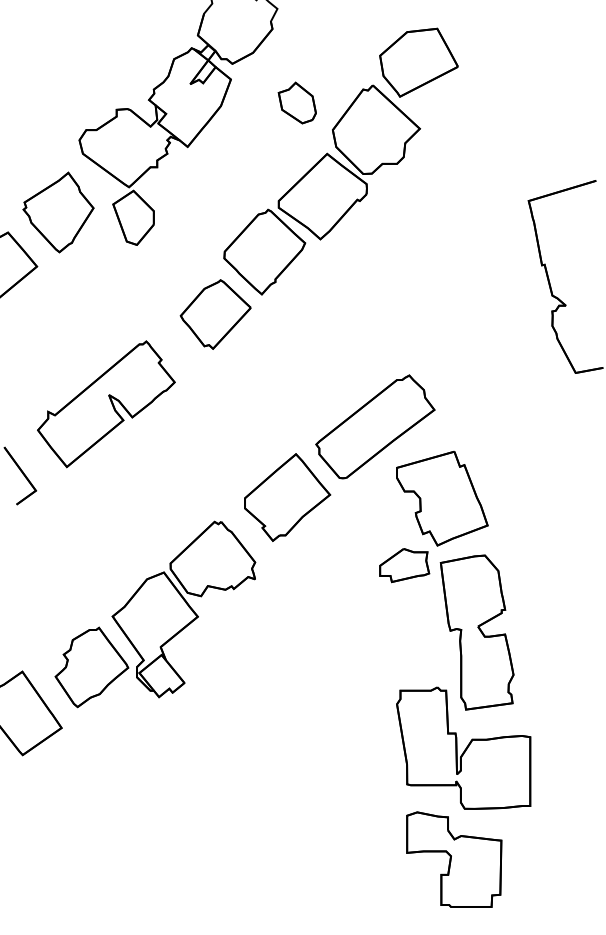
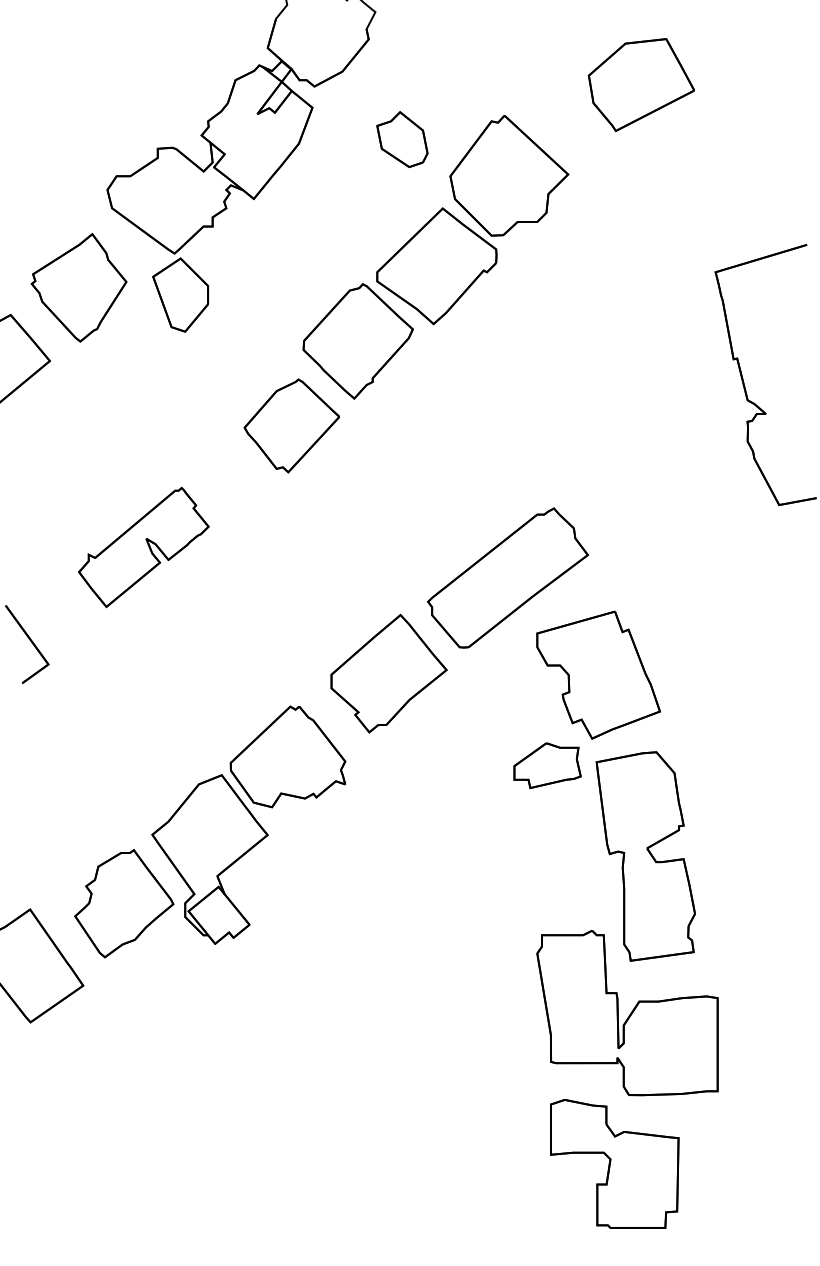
part: (418, 62) -> (640, 84), moved
part: (106, 404) -> (143, 547), size x0.7

